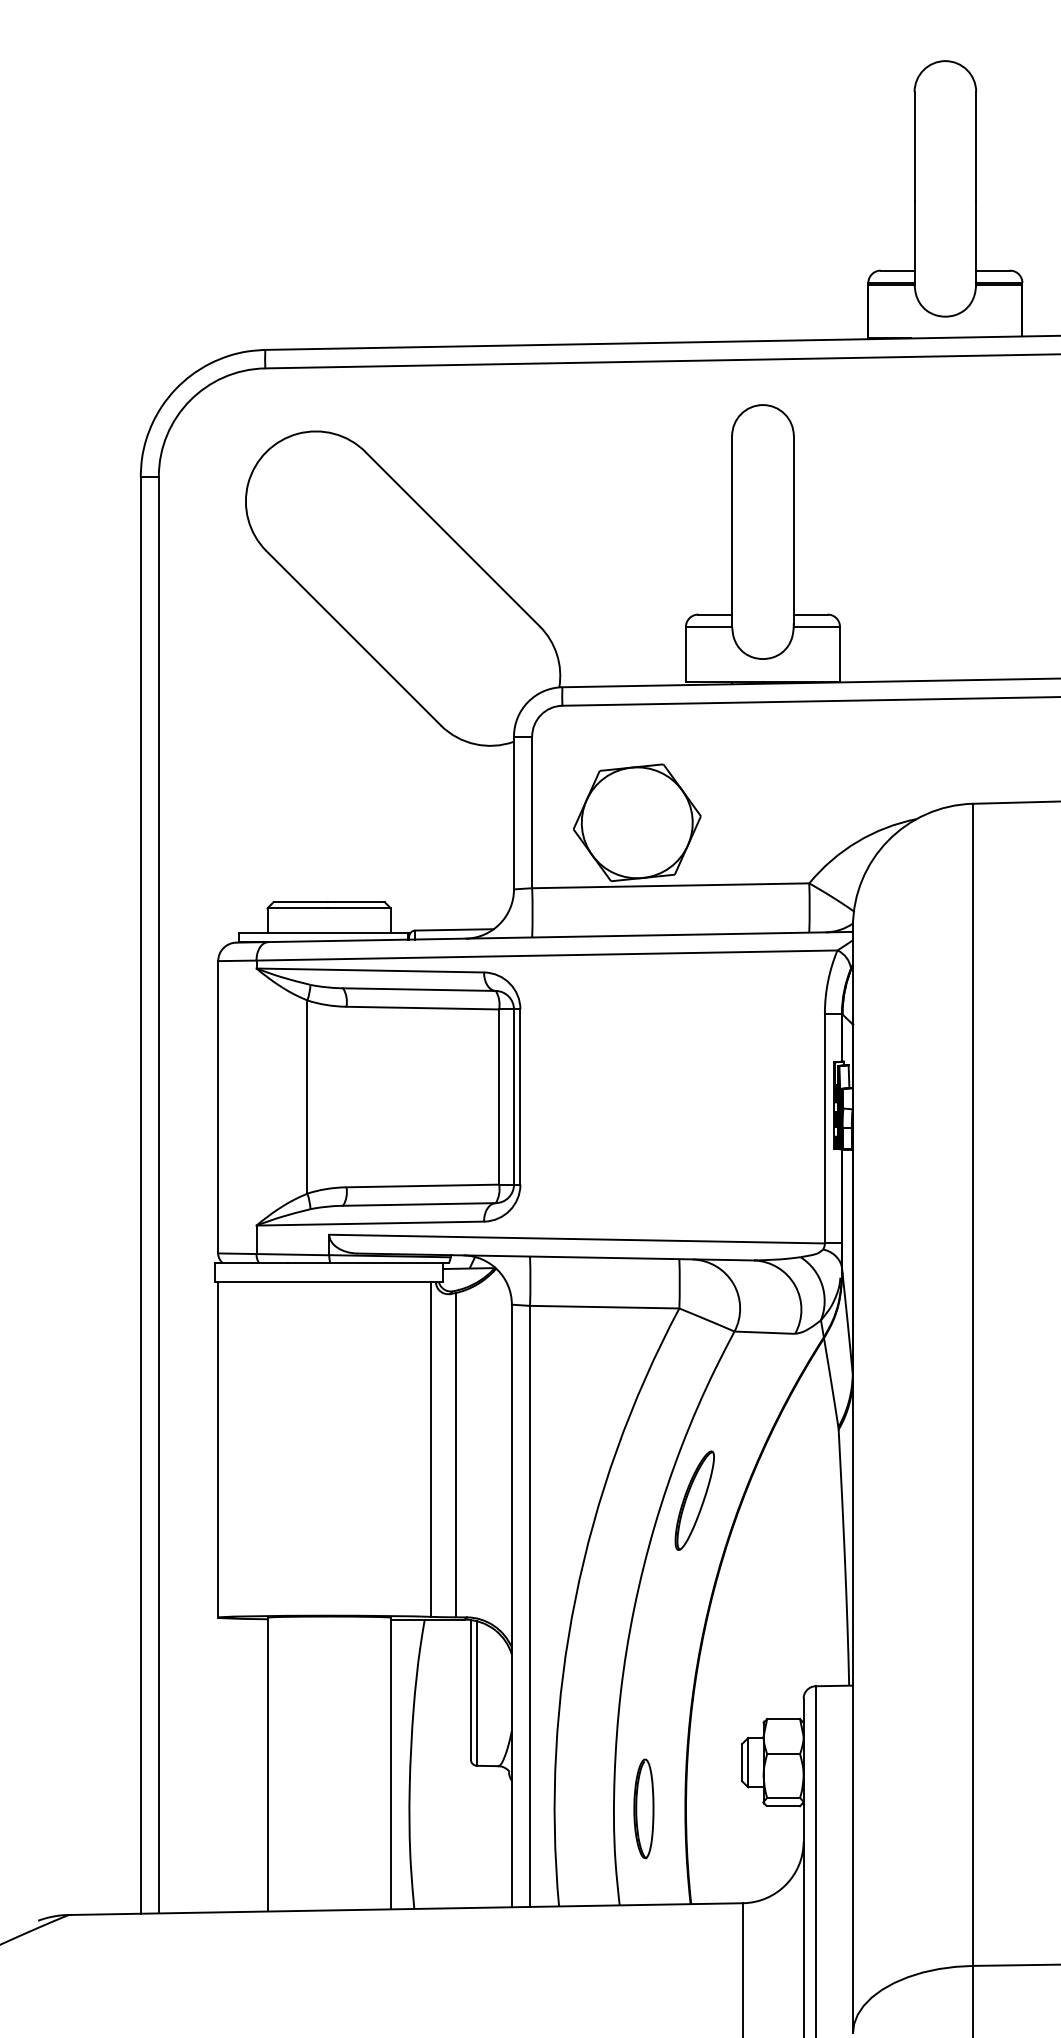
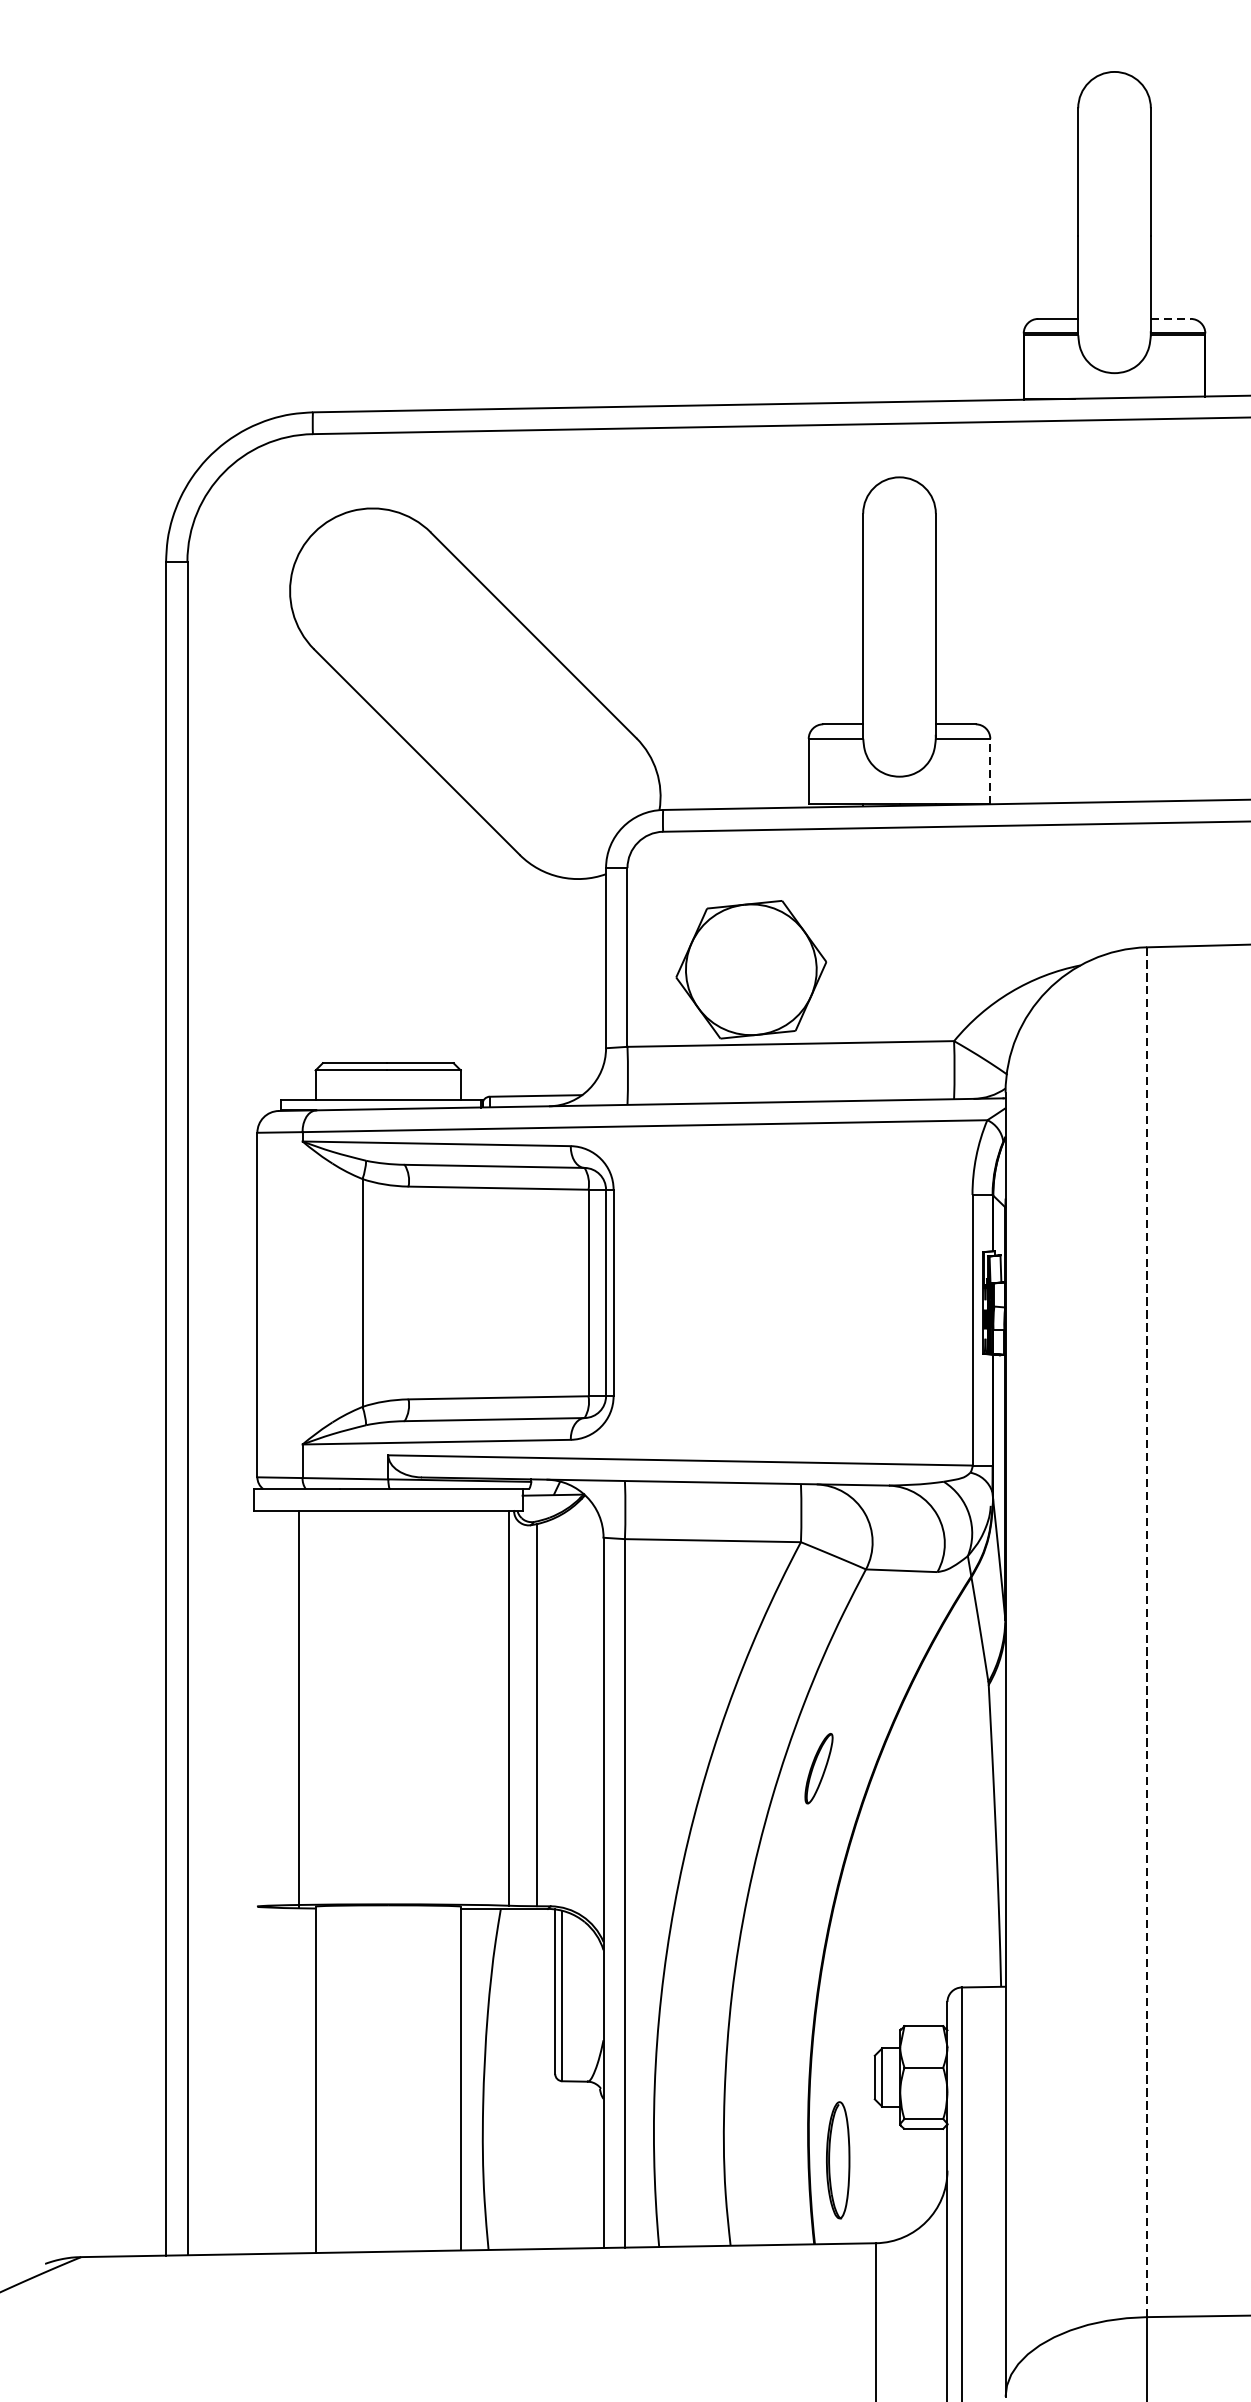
line: (993, 270) -> (1171, 318), solid -> dashed
line: (840, 654) -> (990, 771), solid -> dashed
line: (973, 1385) -> (1147, 1632), solid -> dashed
line: (218, 1449) -> (299, 1708), moved
part: (694, 1500) -> (818, 1768), size x0.6
part: (643, 1808) -> (837, 2159), moved

